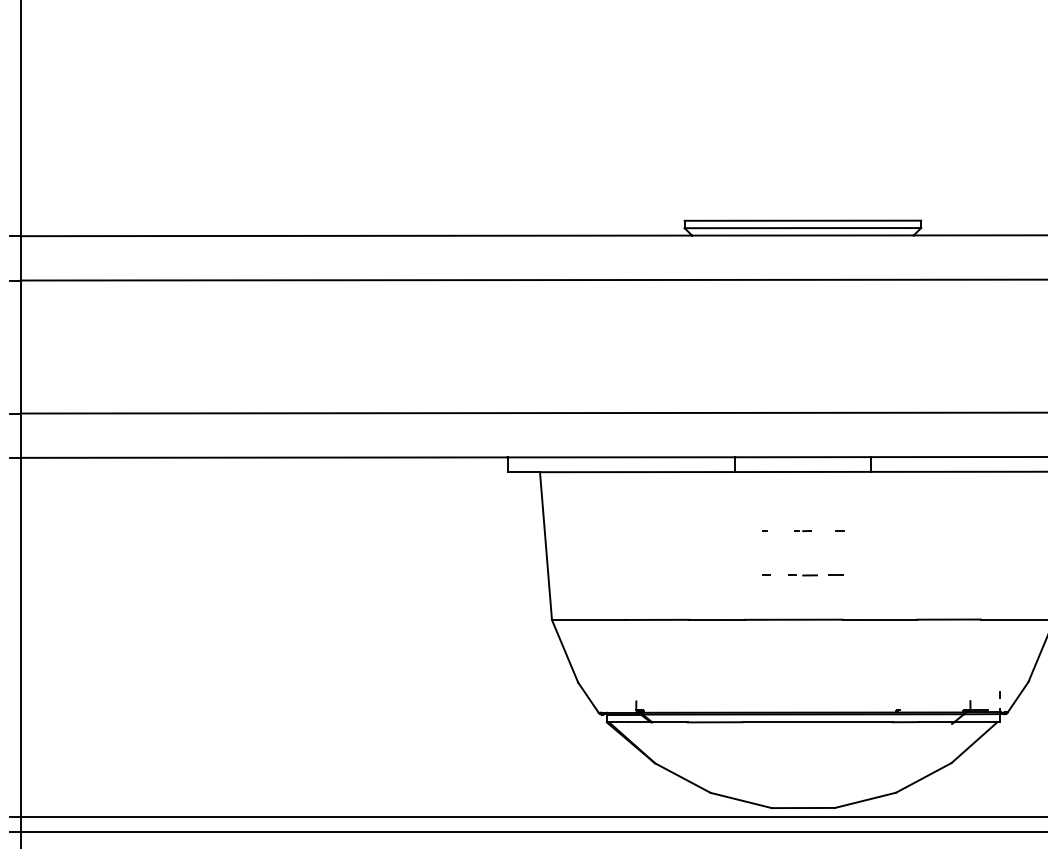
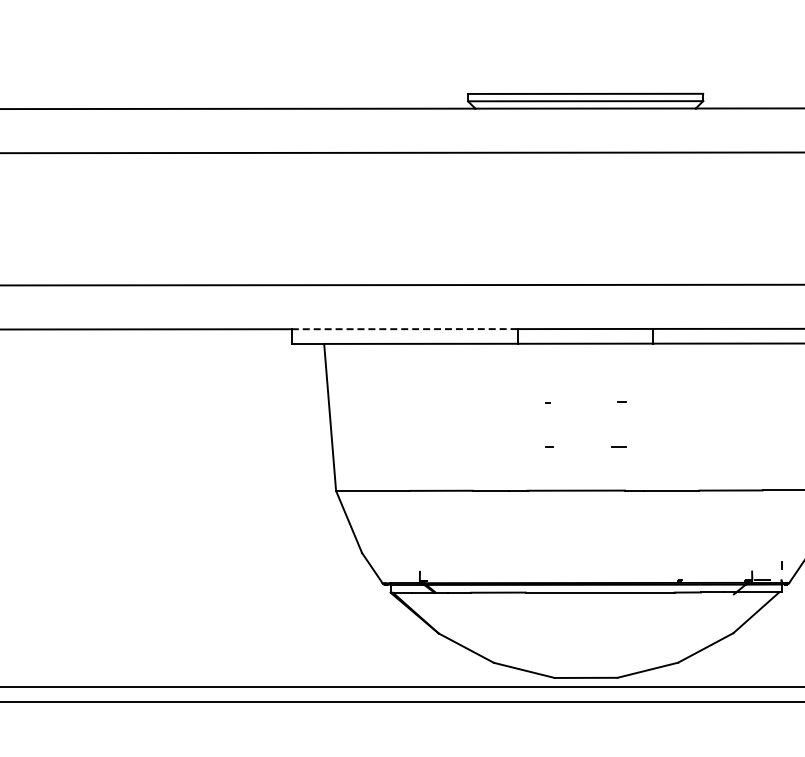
line: (621, 457) -> (405, 329), solid -> dashed
line: (802, 530) -> (585, 401), removed
line: (802, 575) -> (585, 446), removed

